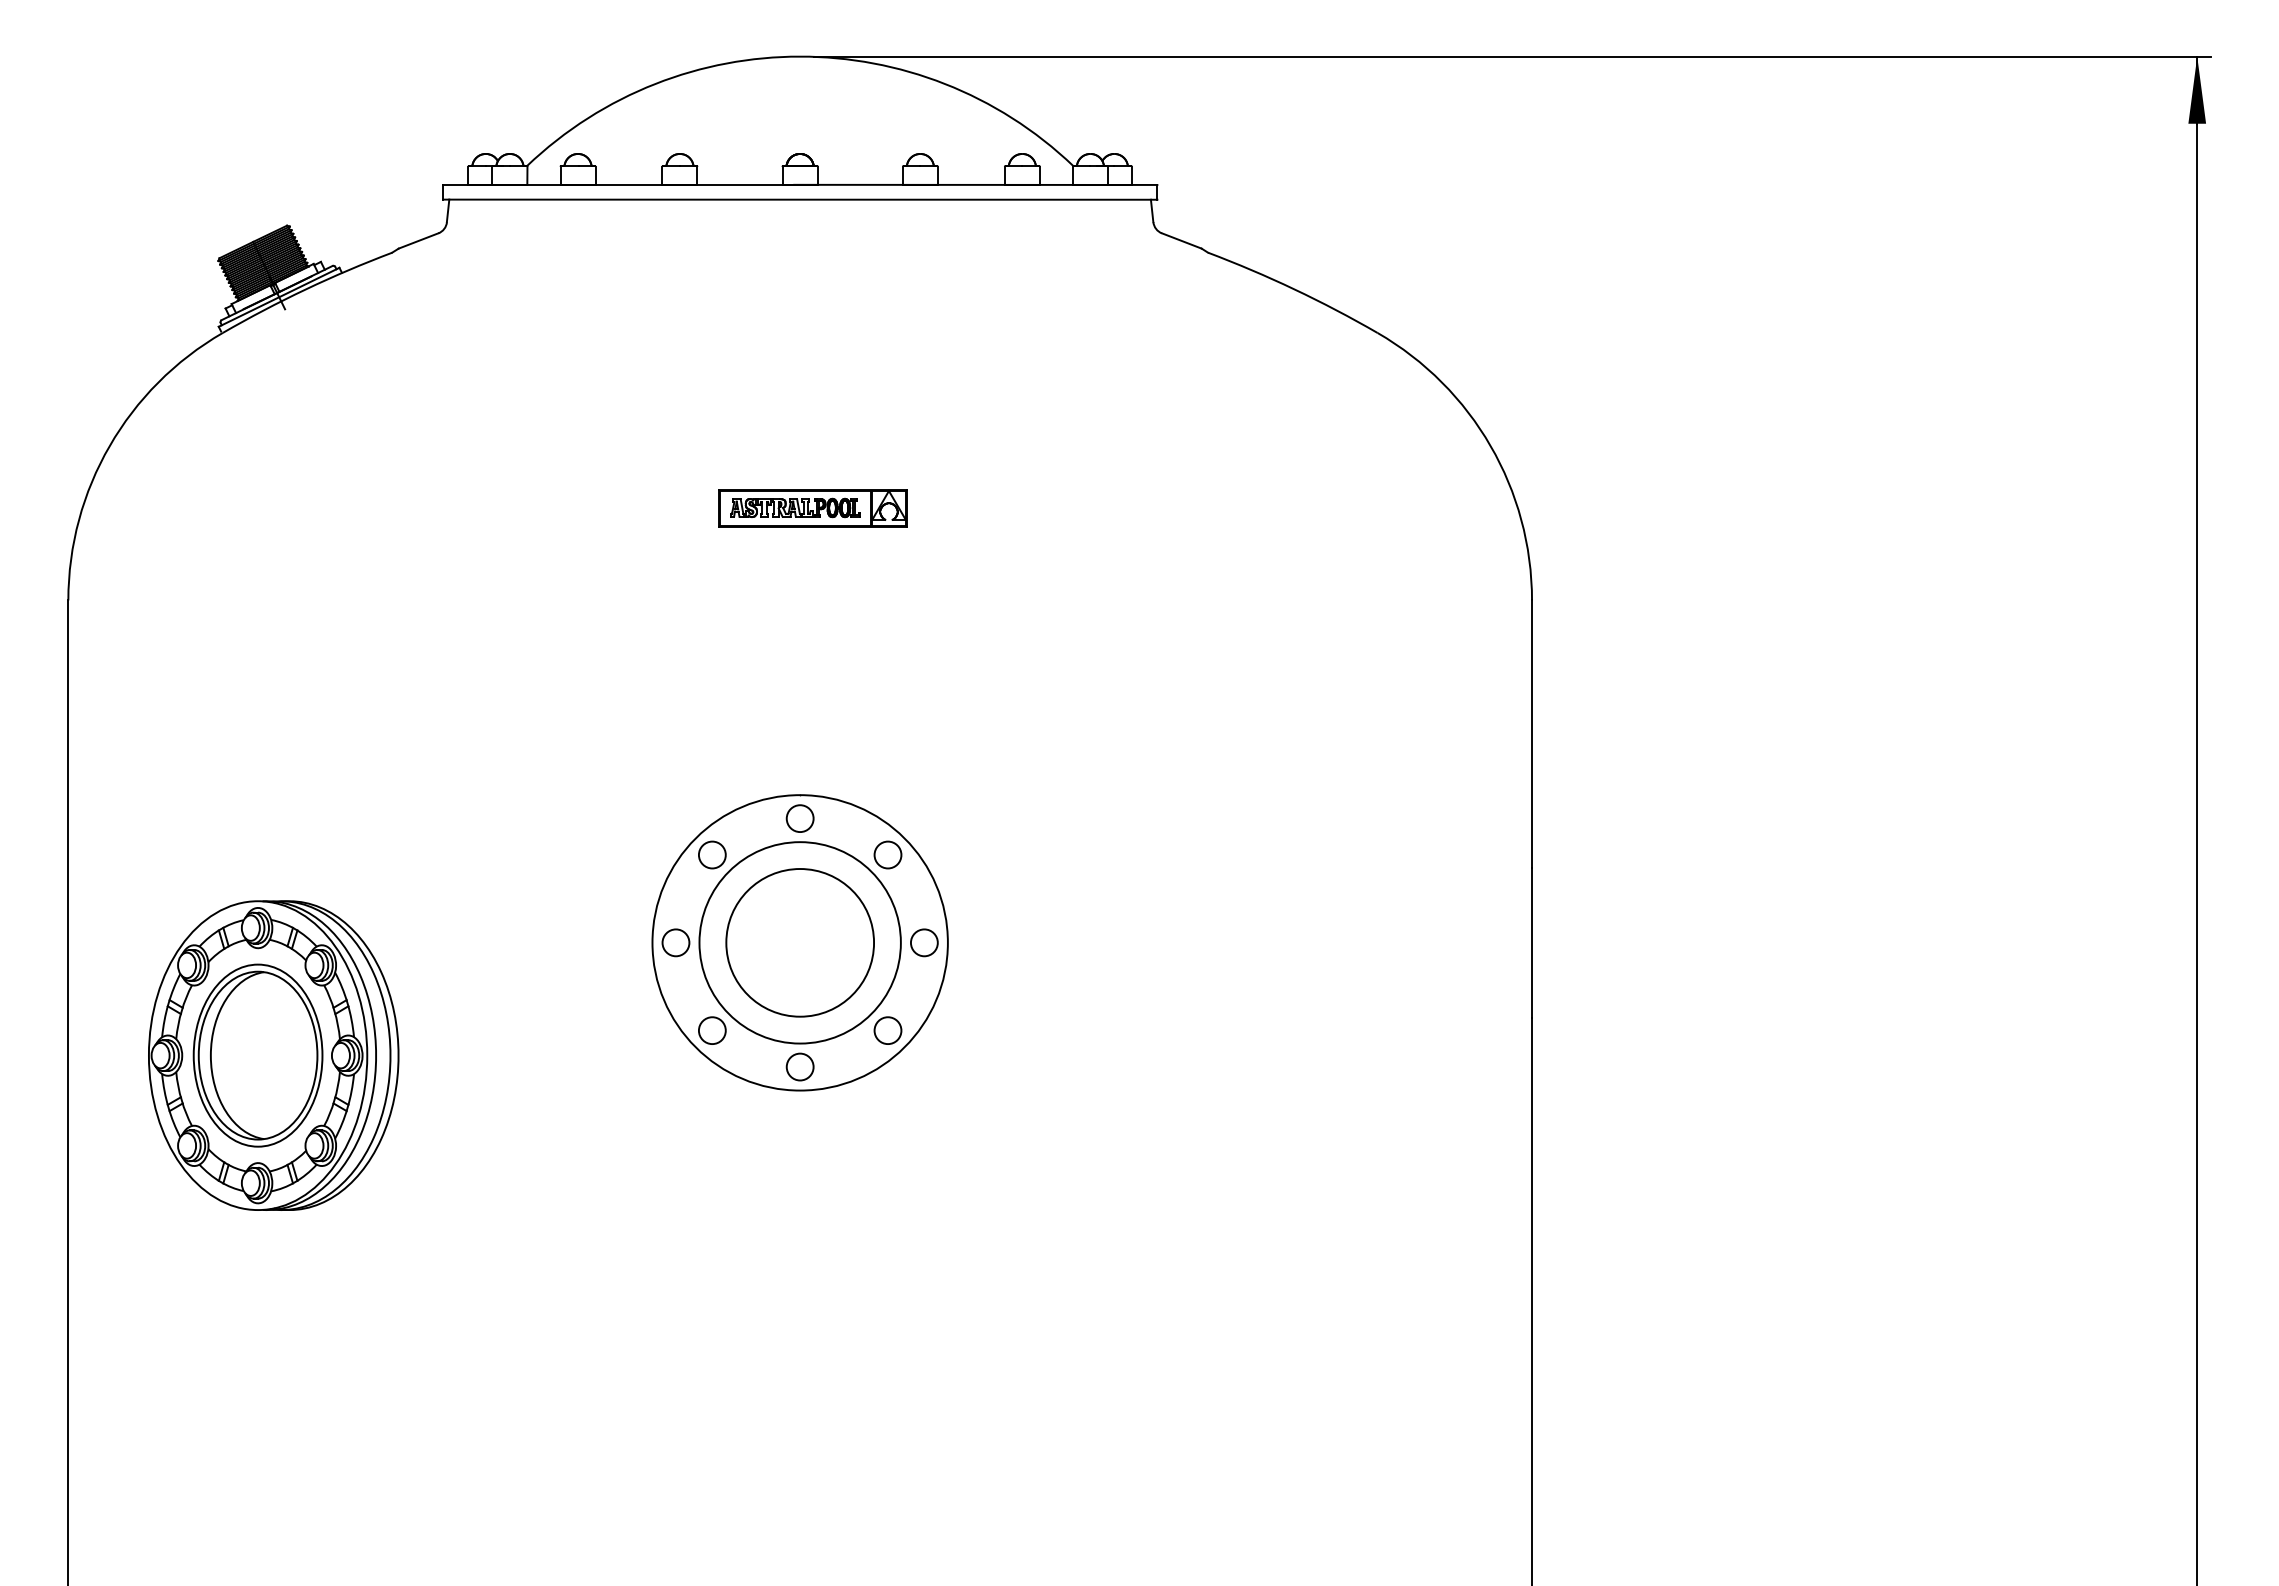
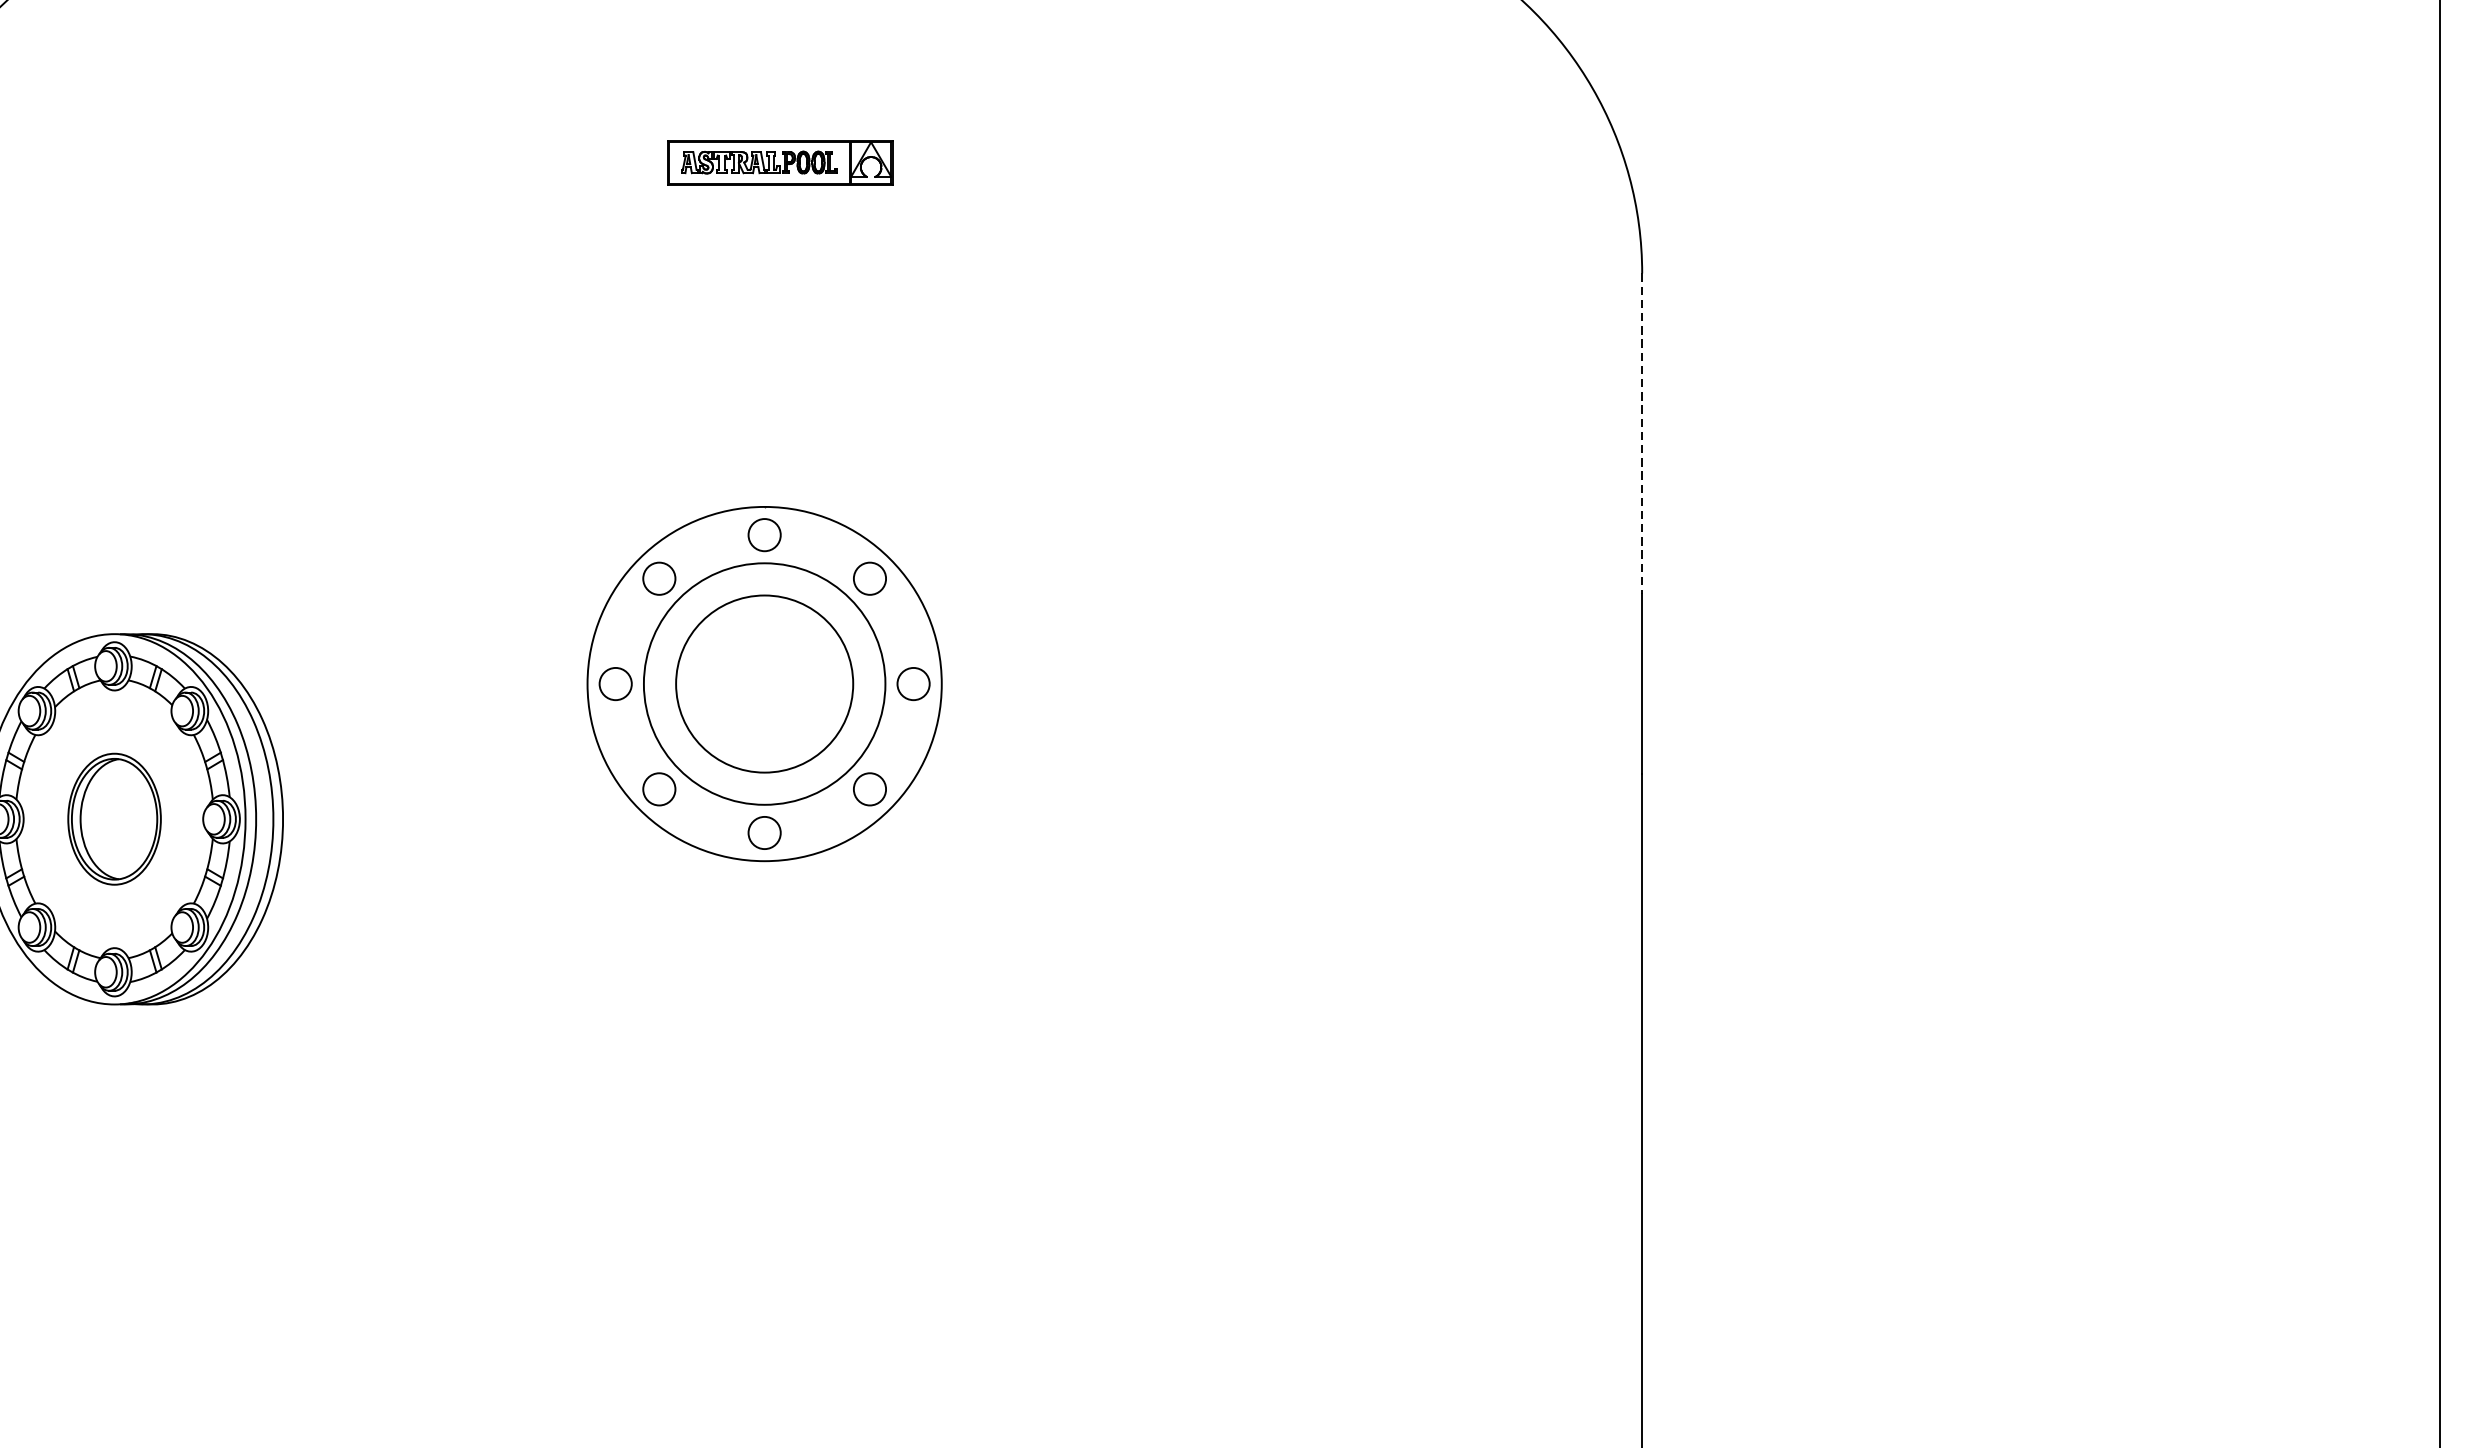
line: (1532, 734) -> (1642, 434), solid -> dashed
part: (257, 1055) -> (113, 819), size x0.6

